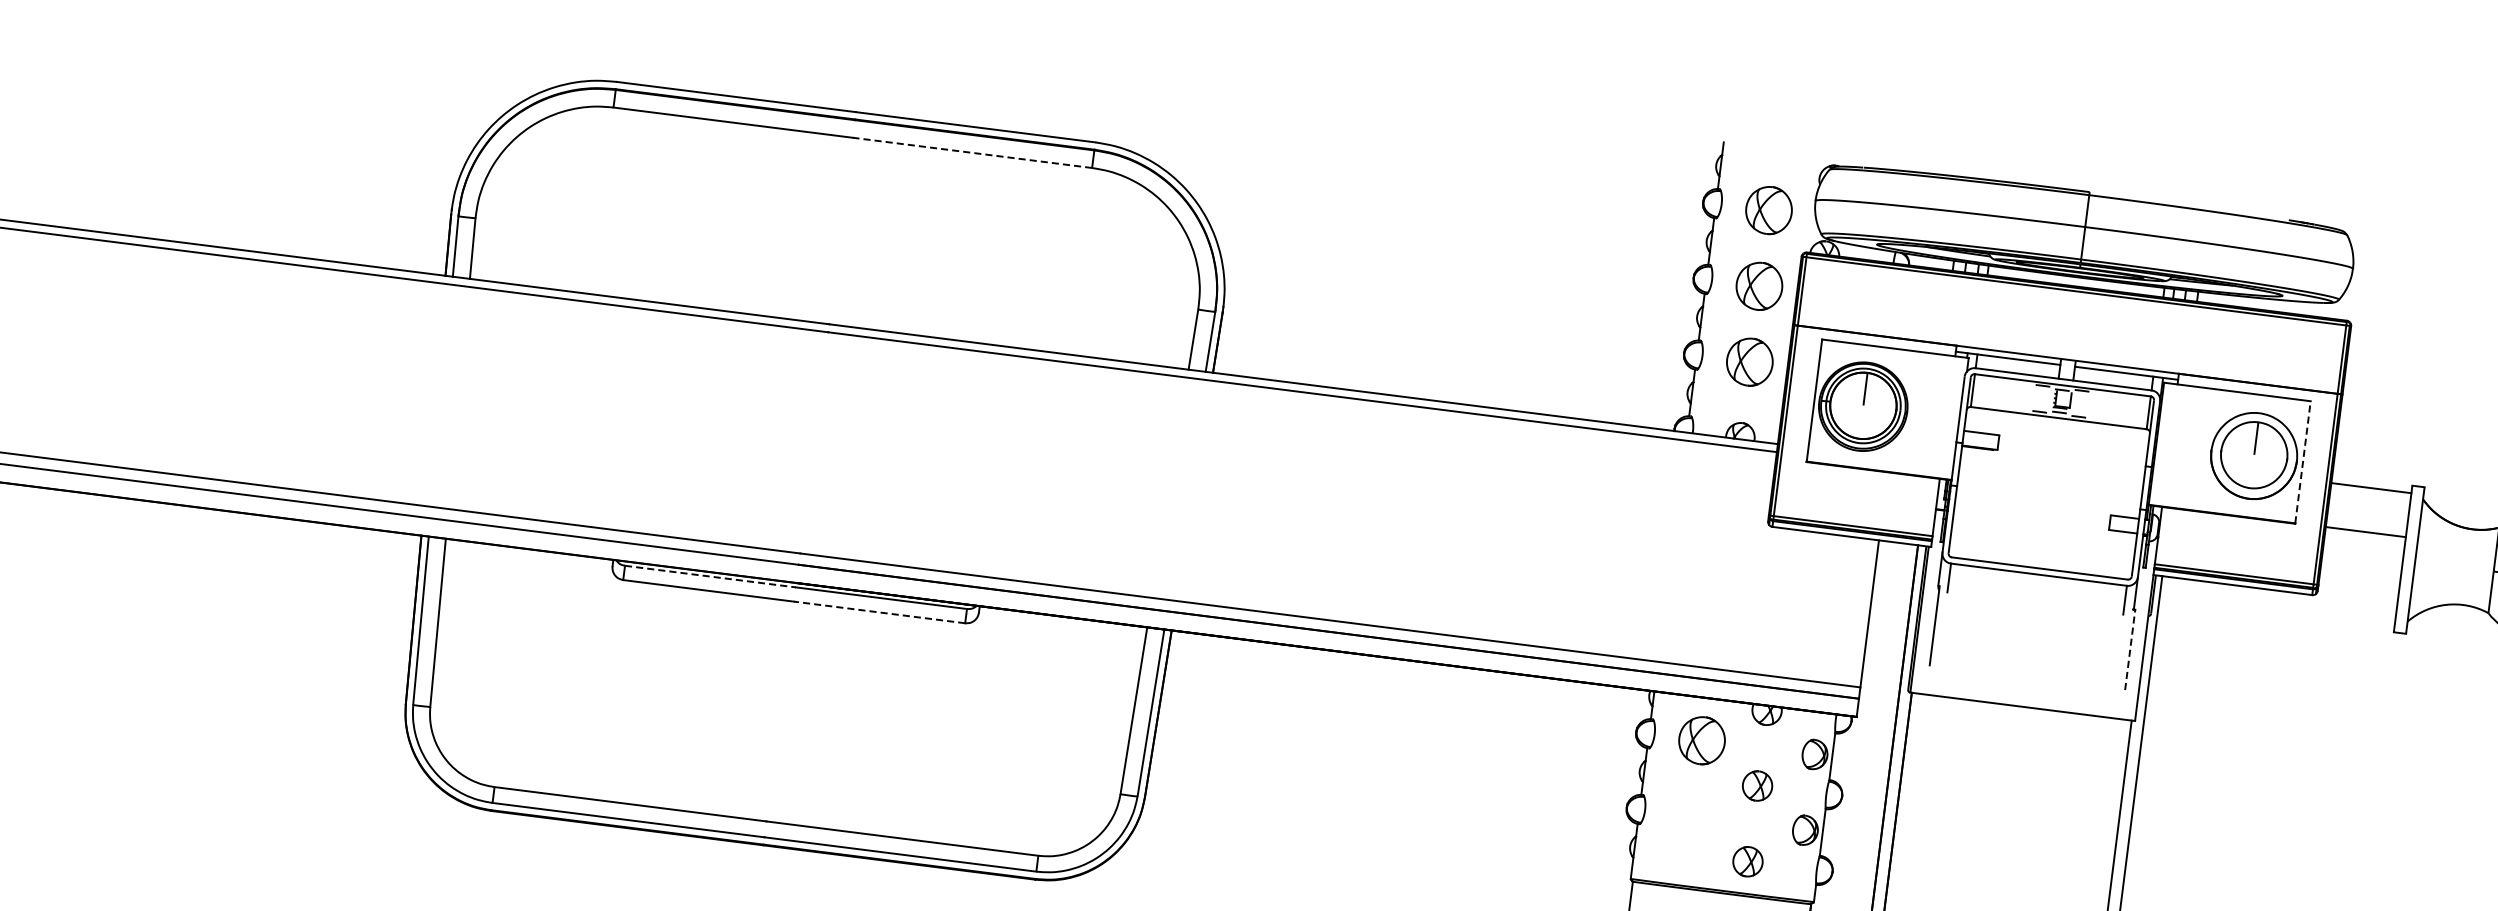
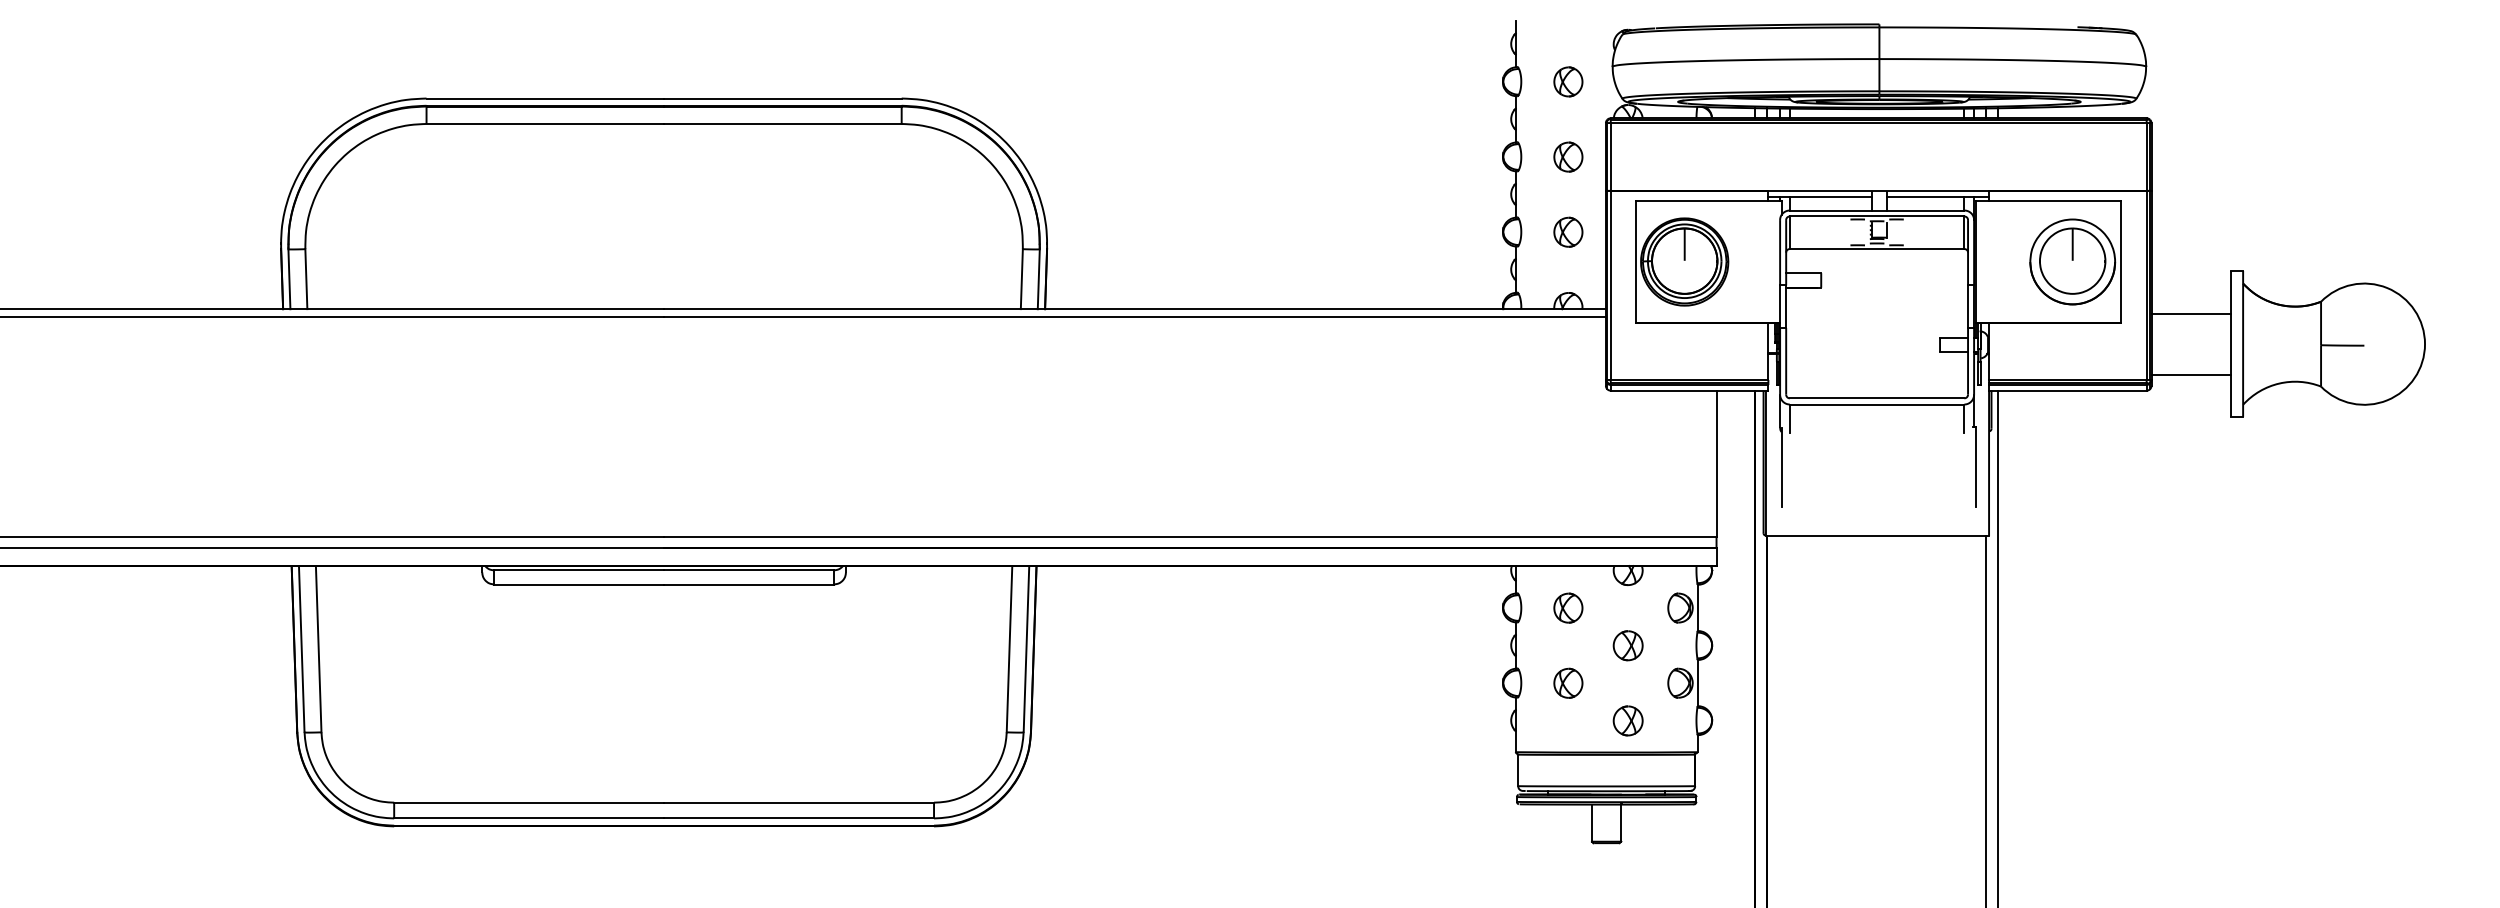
line: (972, 152) -> (782, 123), dashed -> solid
part: (1769, 210) -> (1568, 81), size x0.62
part: (1759, 285) -> (1568, 156), size x0.62
part: (1750, 361) -> (1568, 231), size x0.62
line: (2303, 462) -> (2121, 262), dashed -> solid
line: (2371, 487) -> (2191, 313), moved
line: (2366, 532) -> (2191, 374), moved
line: (710, 576) -> (579, 570), dashed -> solid
line: (879, 612) -> (748, 584), dashed -> solid
line: (2130, 649) -> (1975, 466), dashed -> solid
part: (1702, 739) -> (1568, 607), size x0.62
part: (1692, 815) -> (1568, 682), added

